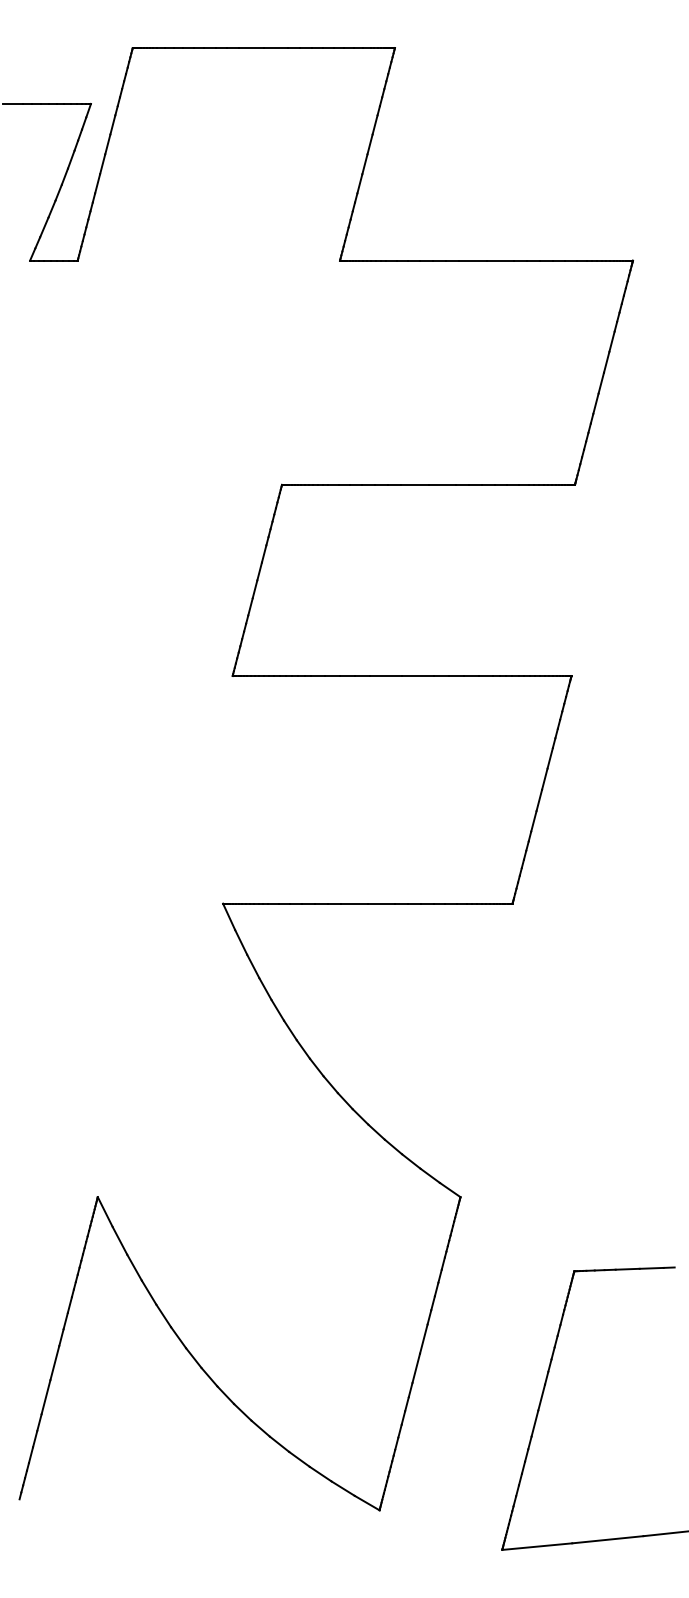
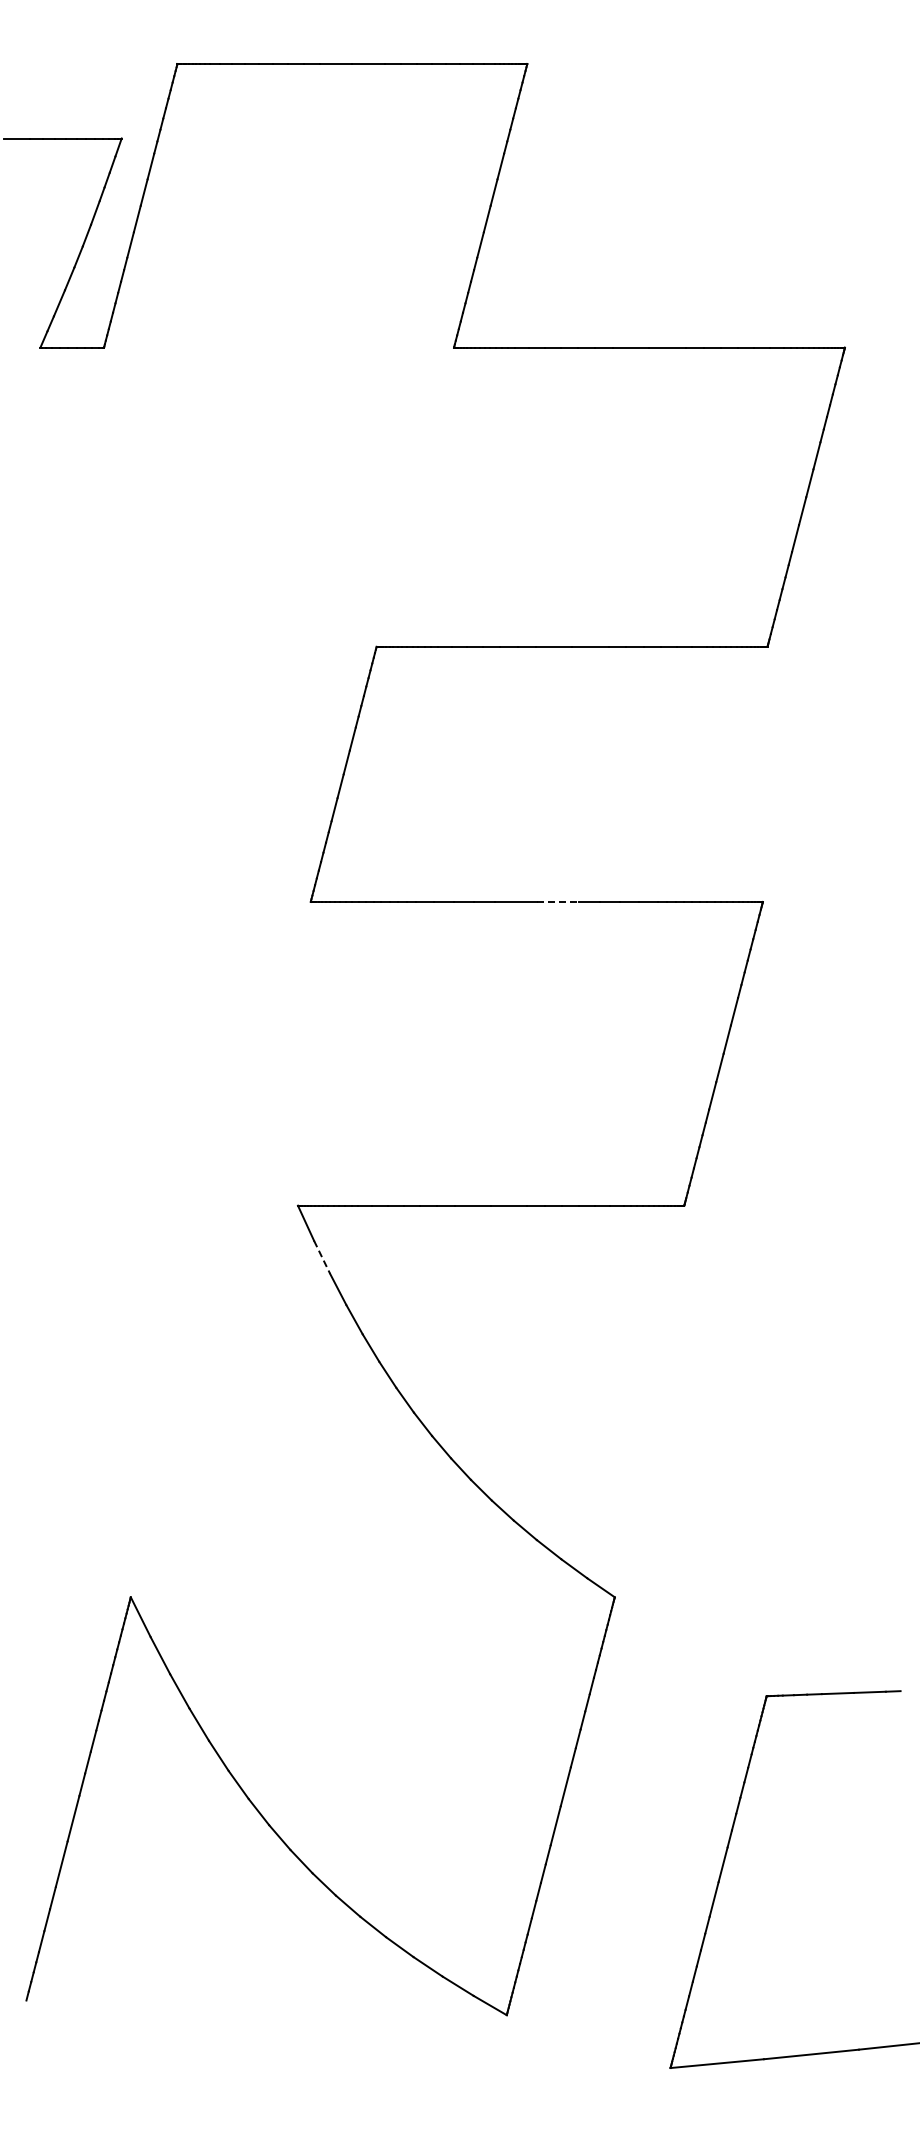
line: (418, 675) -> (558, 901), solid -> dashed
line: (241, 942) -> (322, 1257), solid -> dashed

